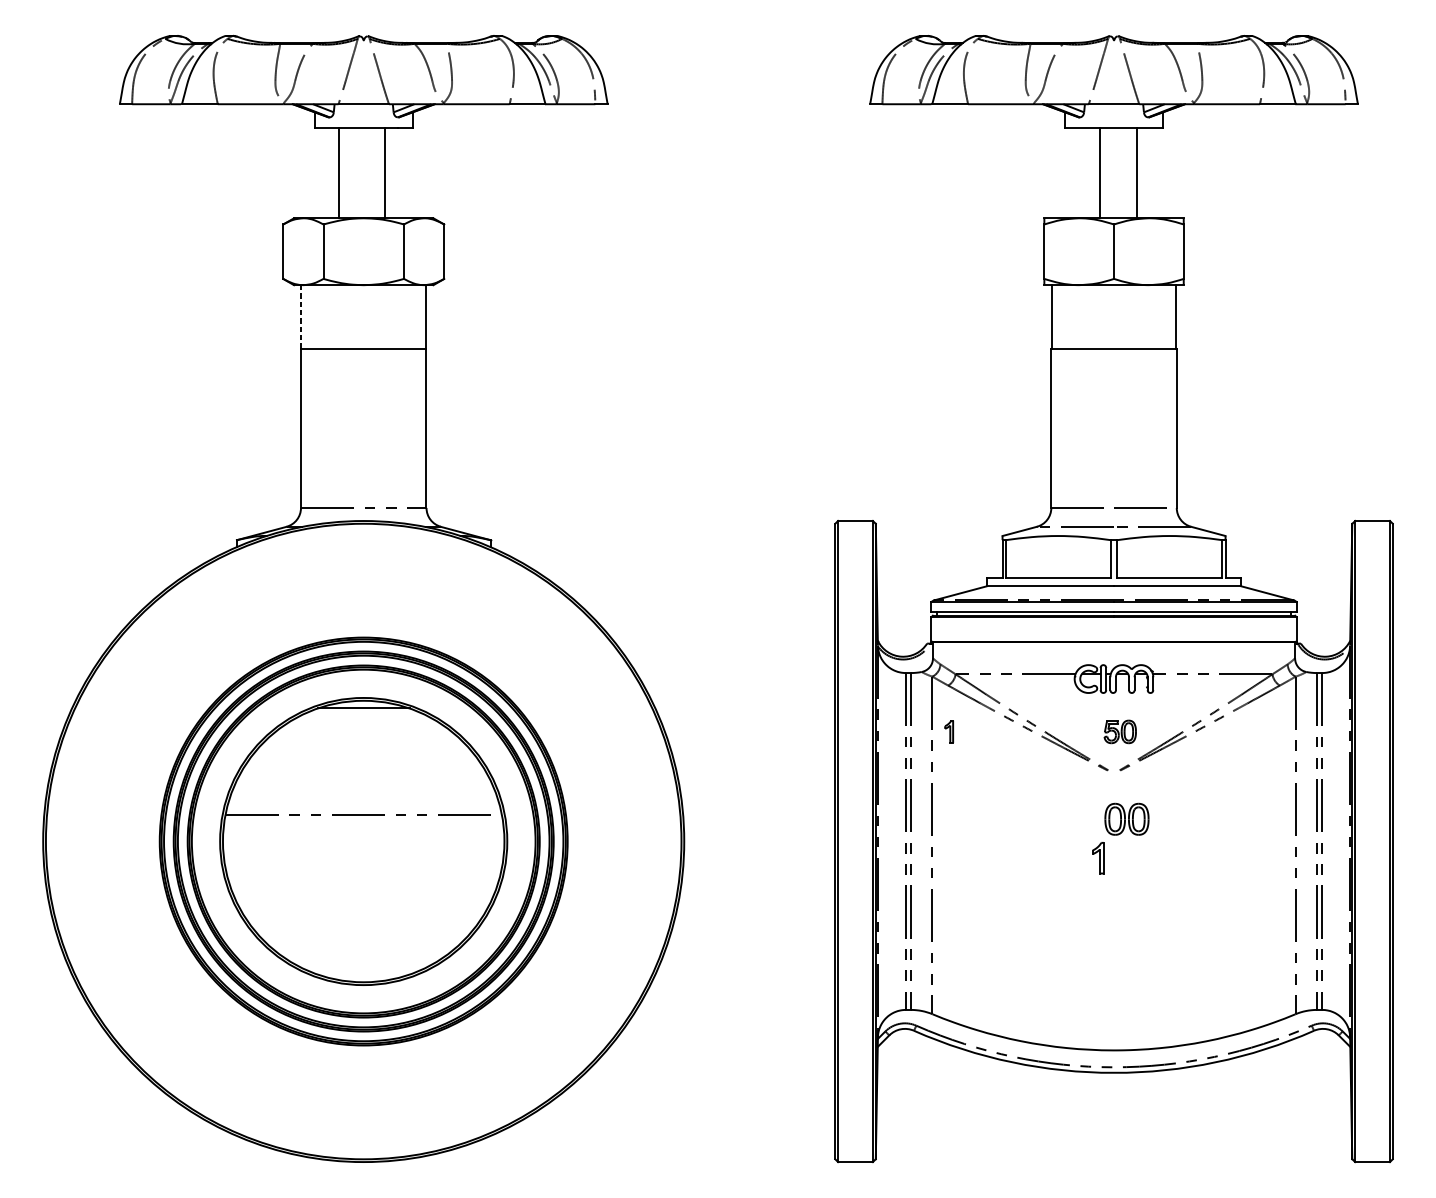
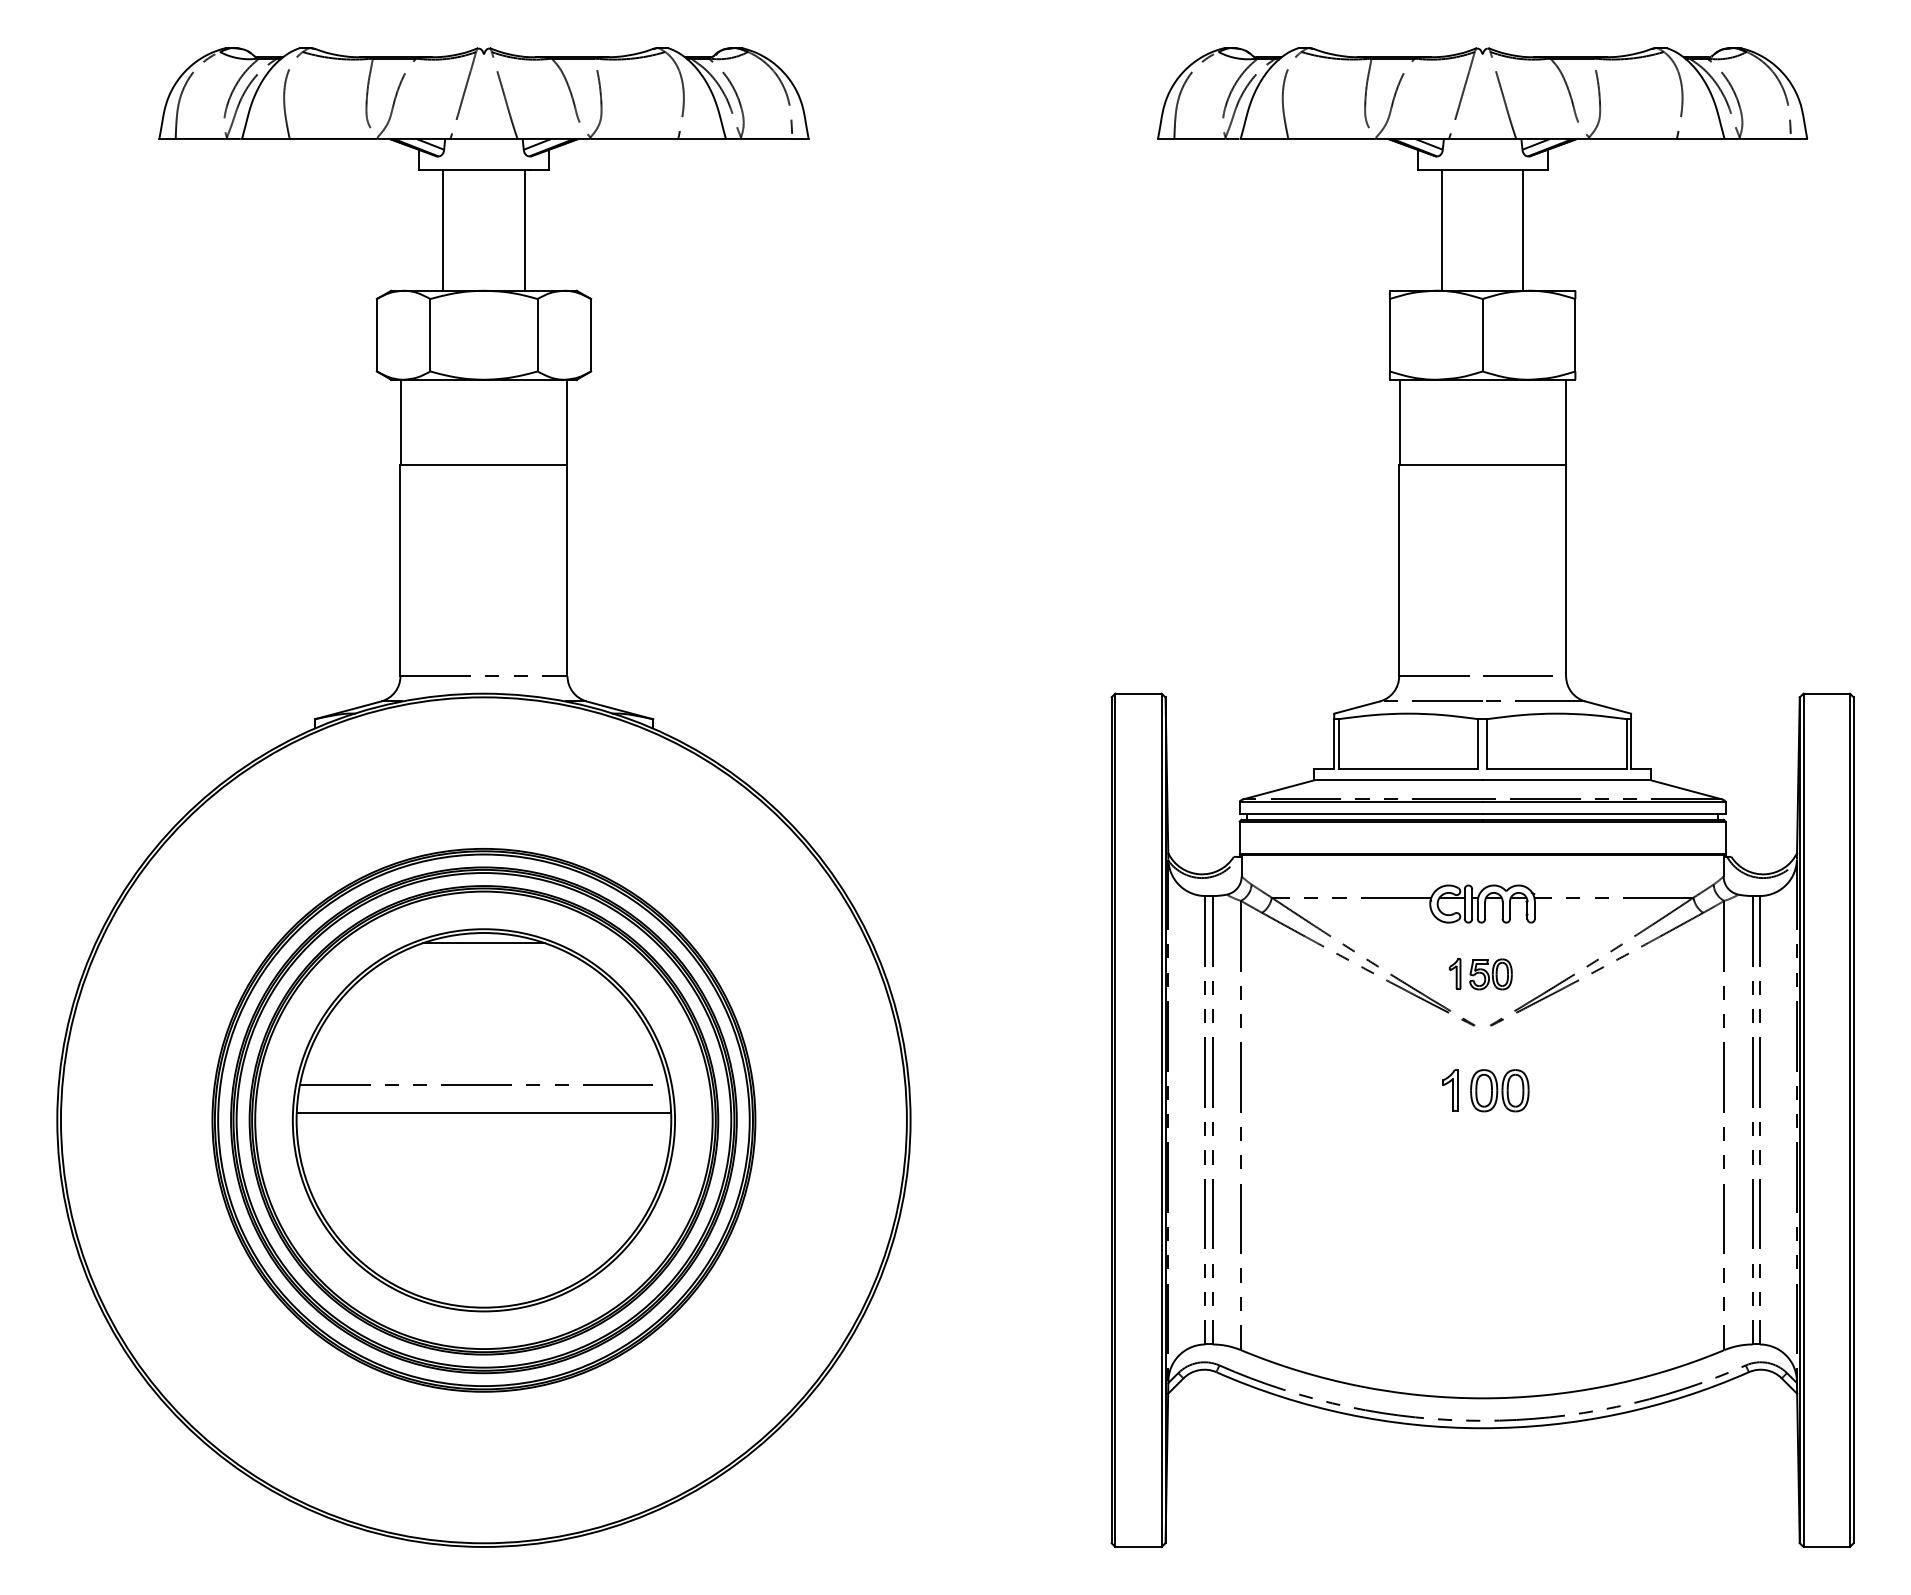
line: (338, 173) -> (524, 230), moved
line: (385, 173) -> (443, 230), moved
line: (1099, 173) -> (1523, 230), moved
line: (1136, 173) -> (1441, 230), moved
line: (301, 317) -> (400, 422), dashed -> solid
part: (949, 731) -> (1455, 973), moved
line: (363, 835) -> (483, 1112), added
part: (1098, 858) -> (1450, 1090), moved

